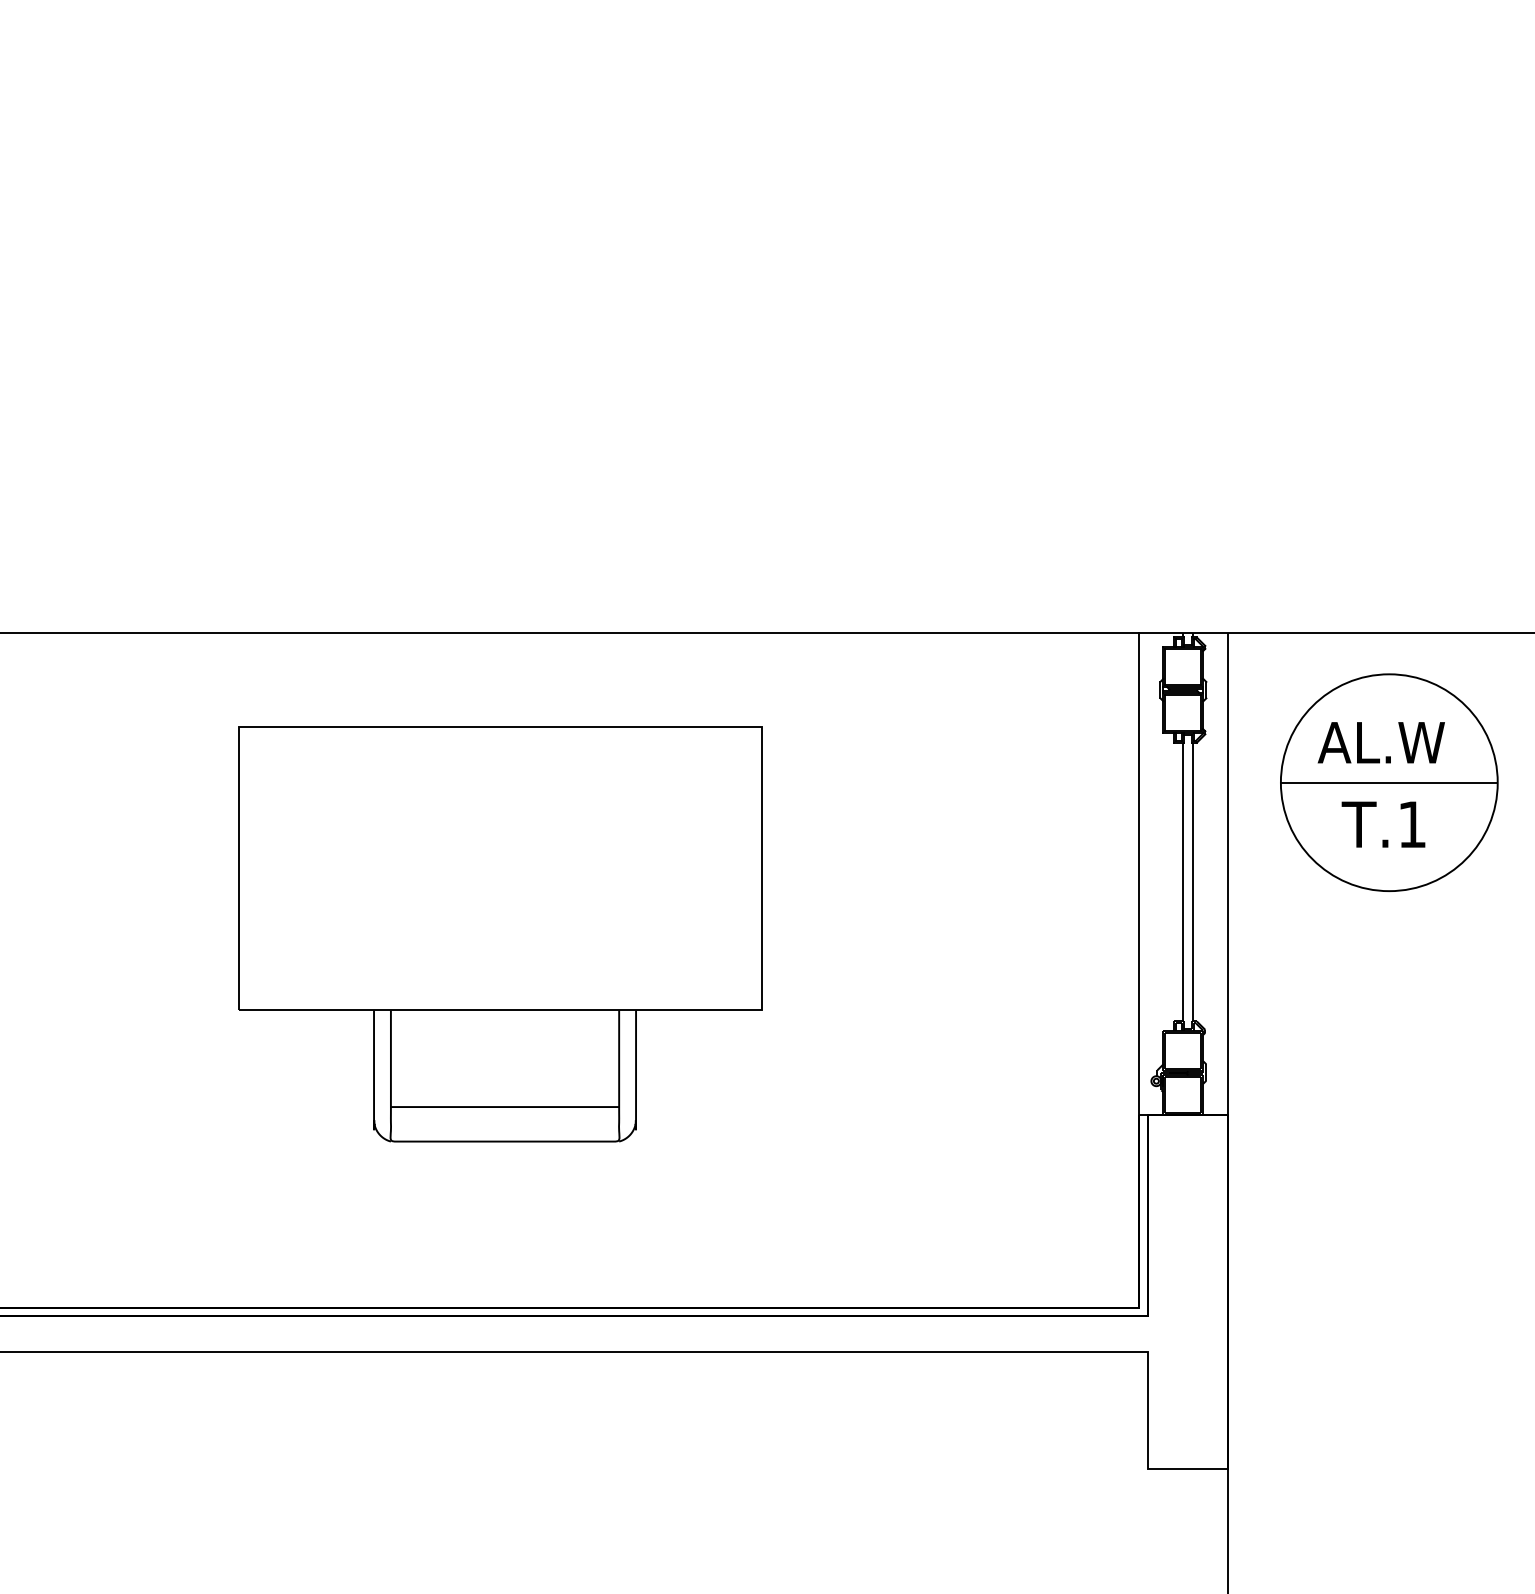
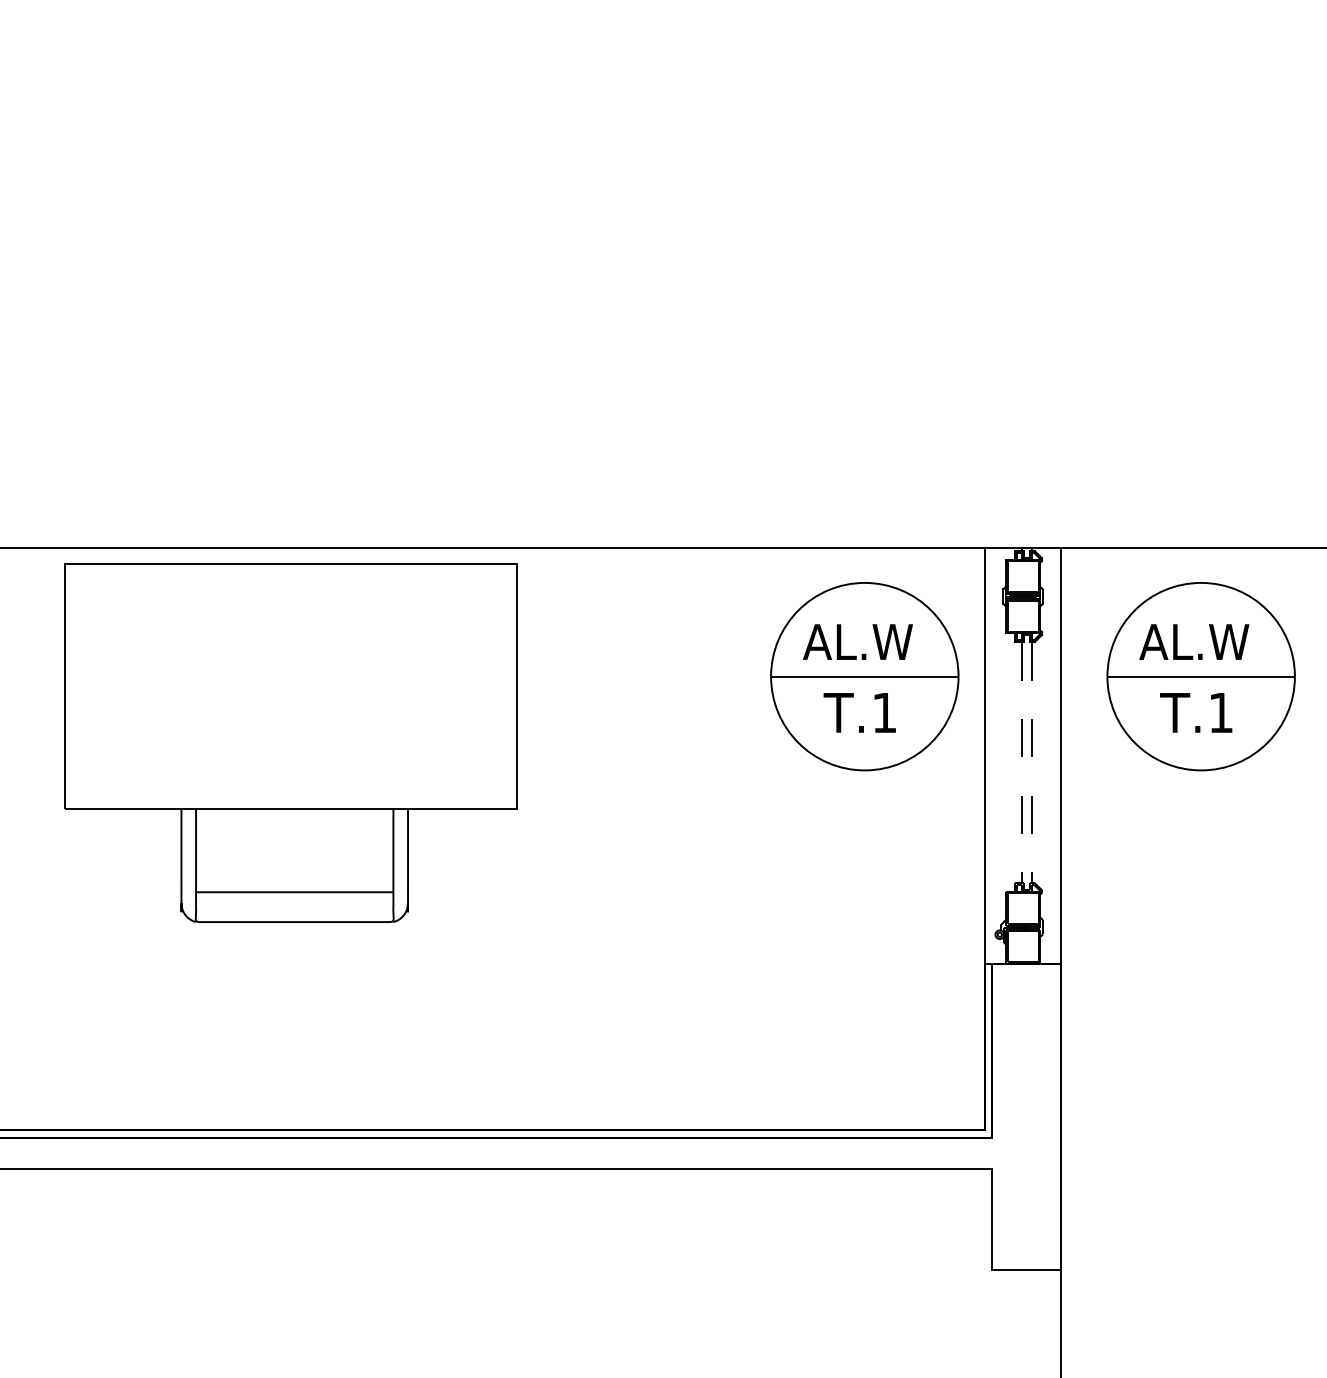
part: (1000, 782) -> (864, 676), added
line: (1182, 882) -> (1022, 762), solid -> dashed
line: (1193, 882) -> (1031, 762), solid -> dashed
part: (500, 934) -> (290, 743), moved

